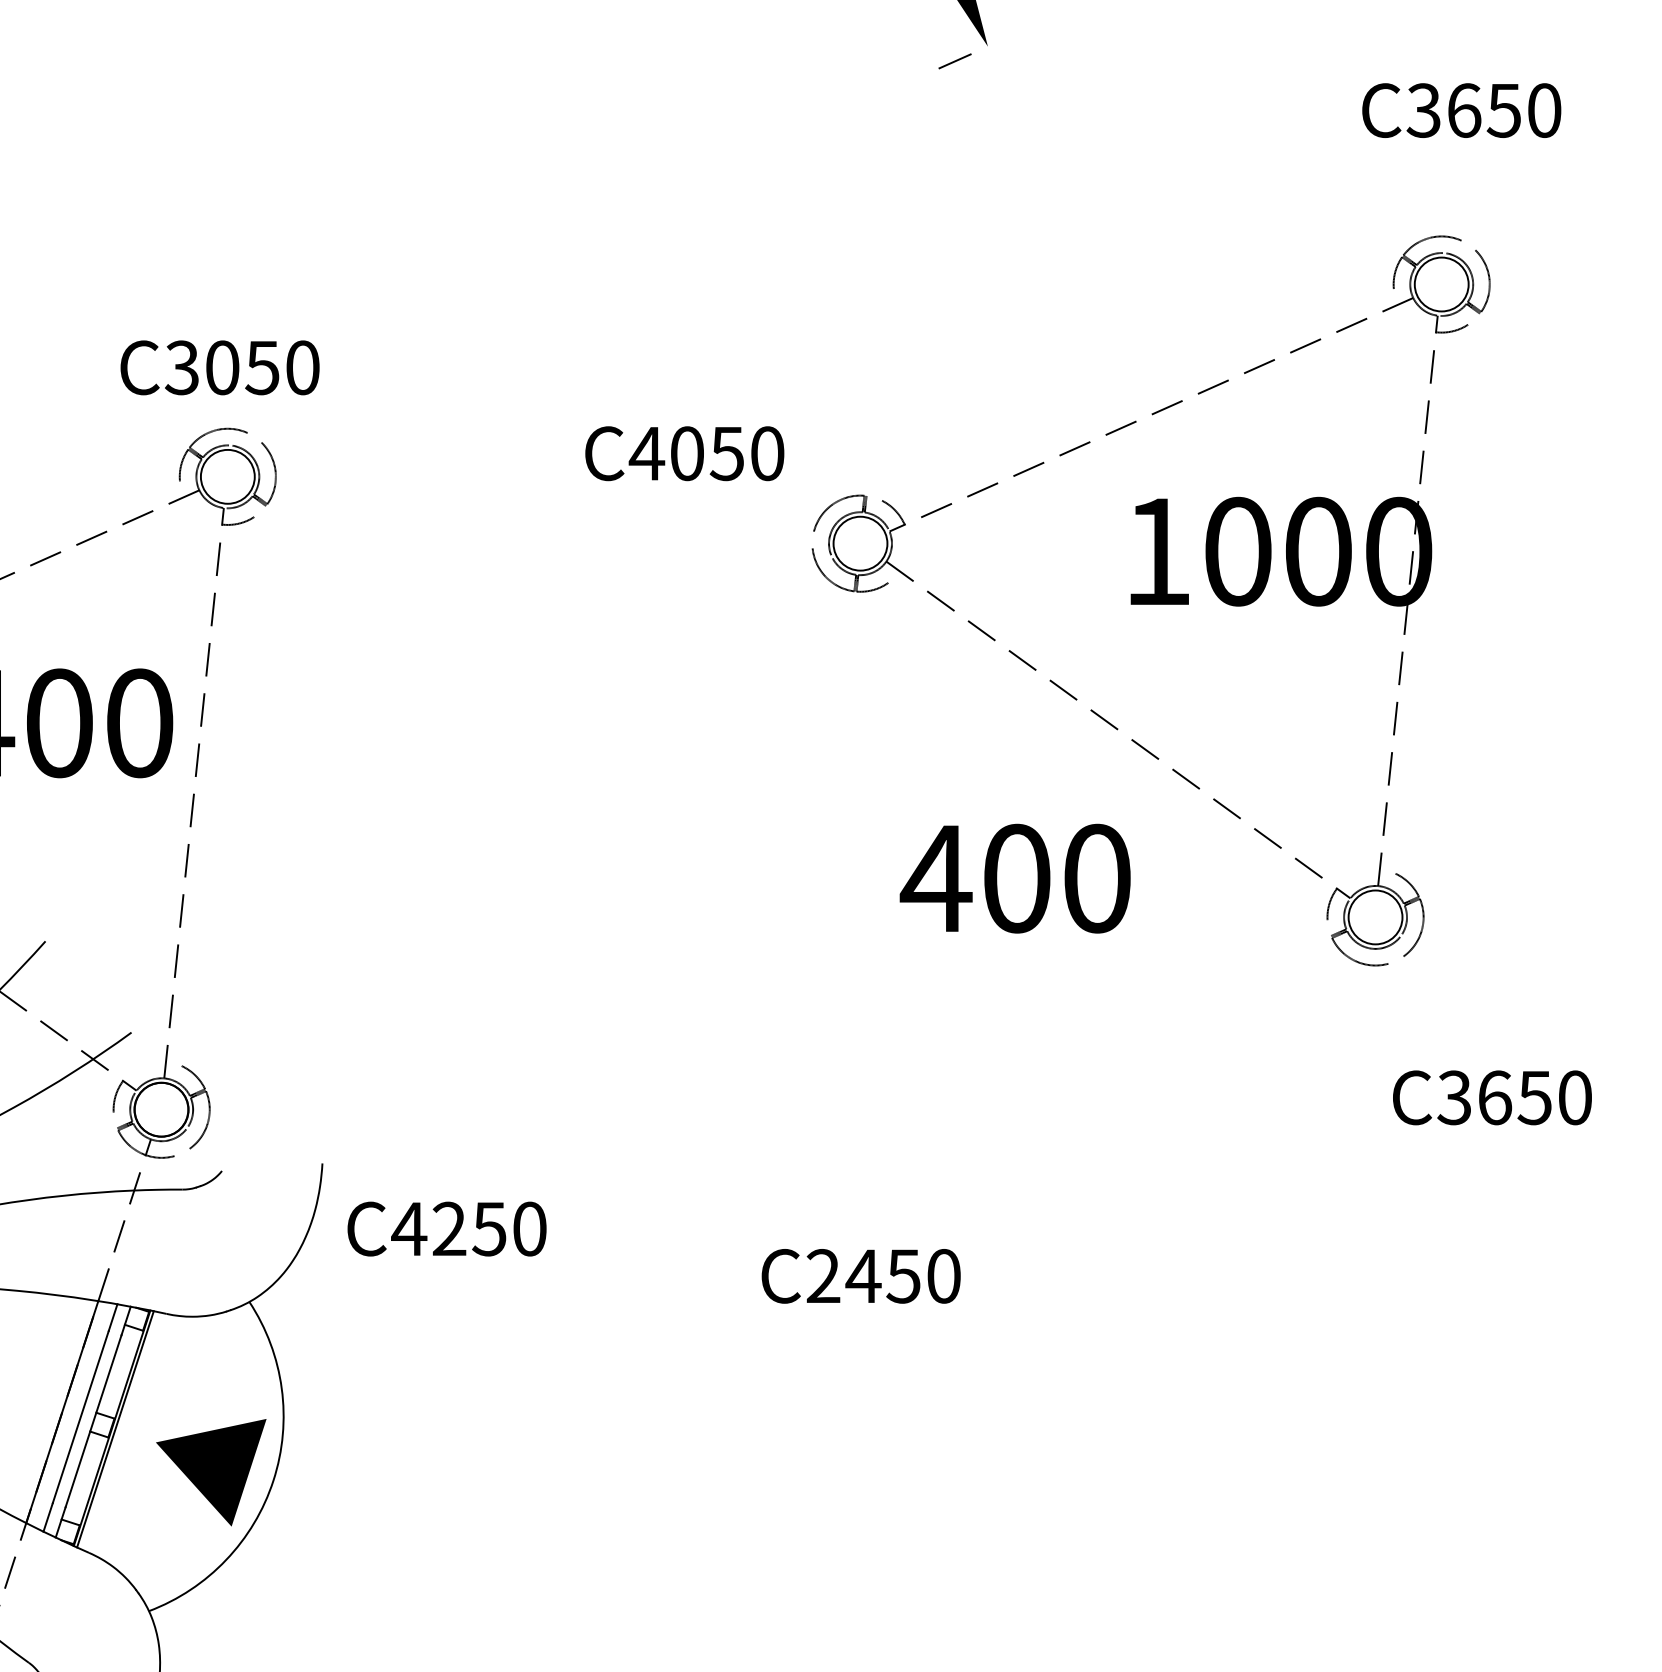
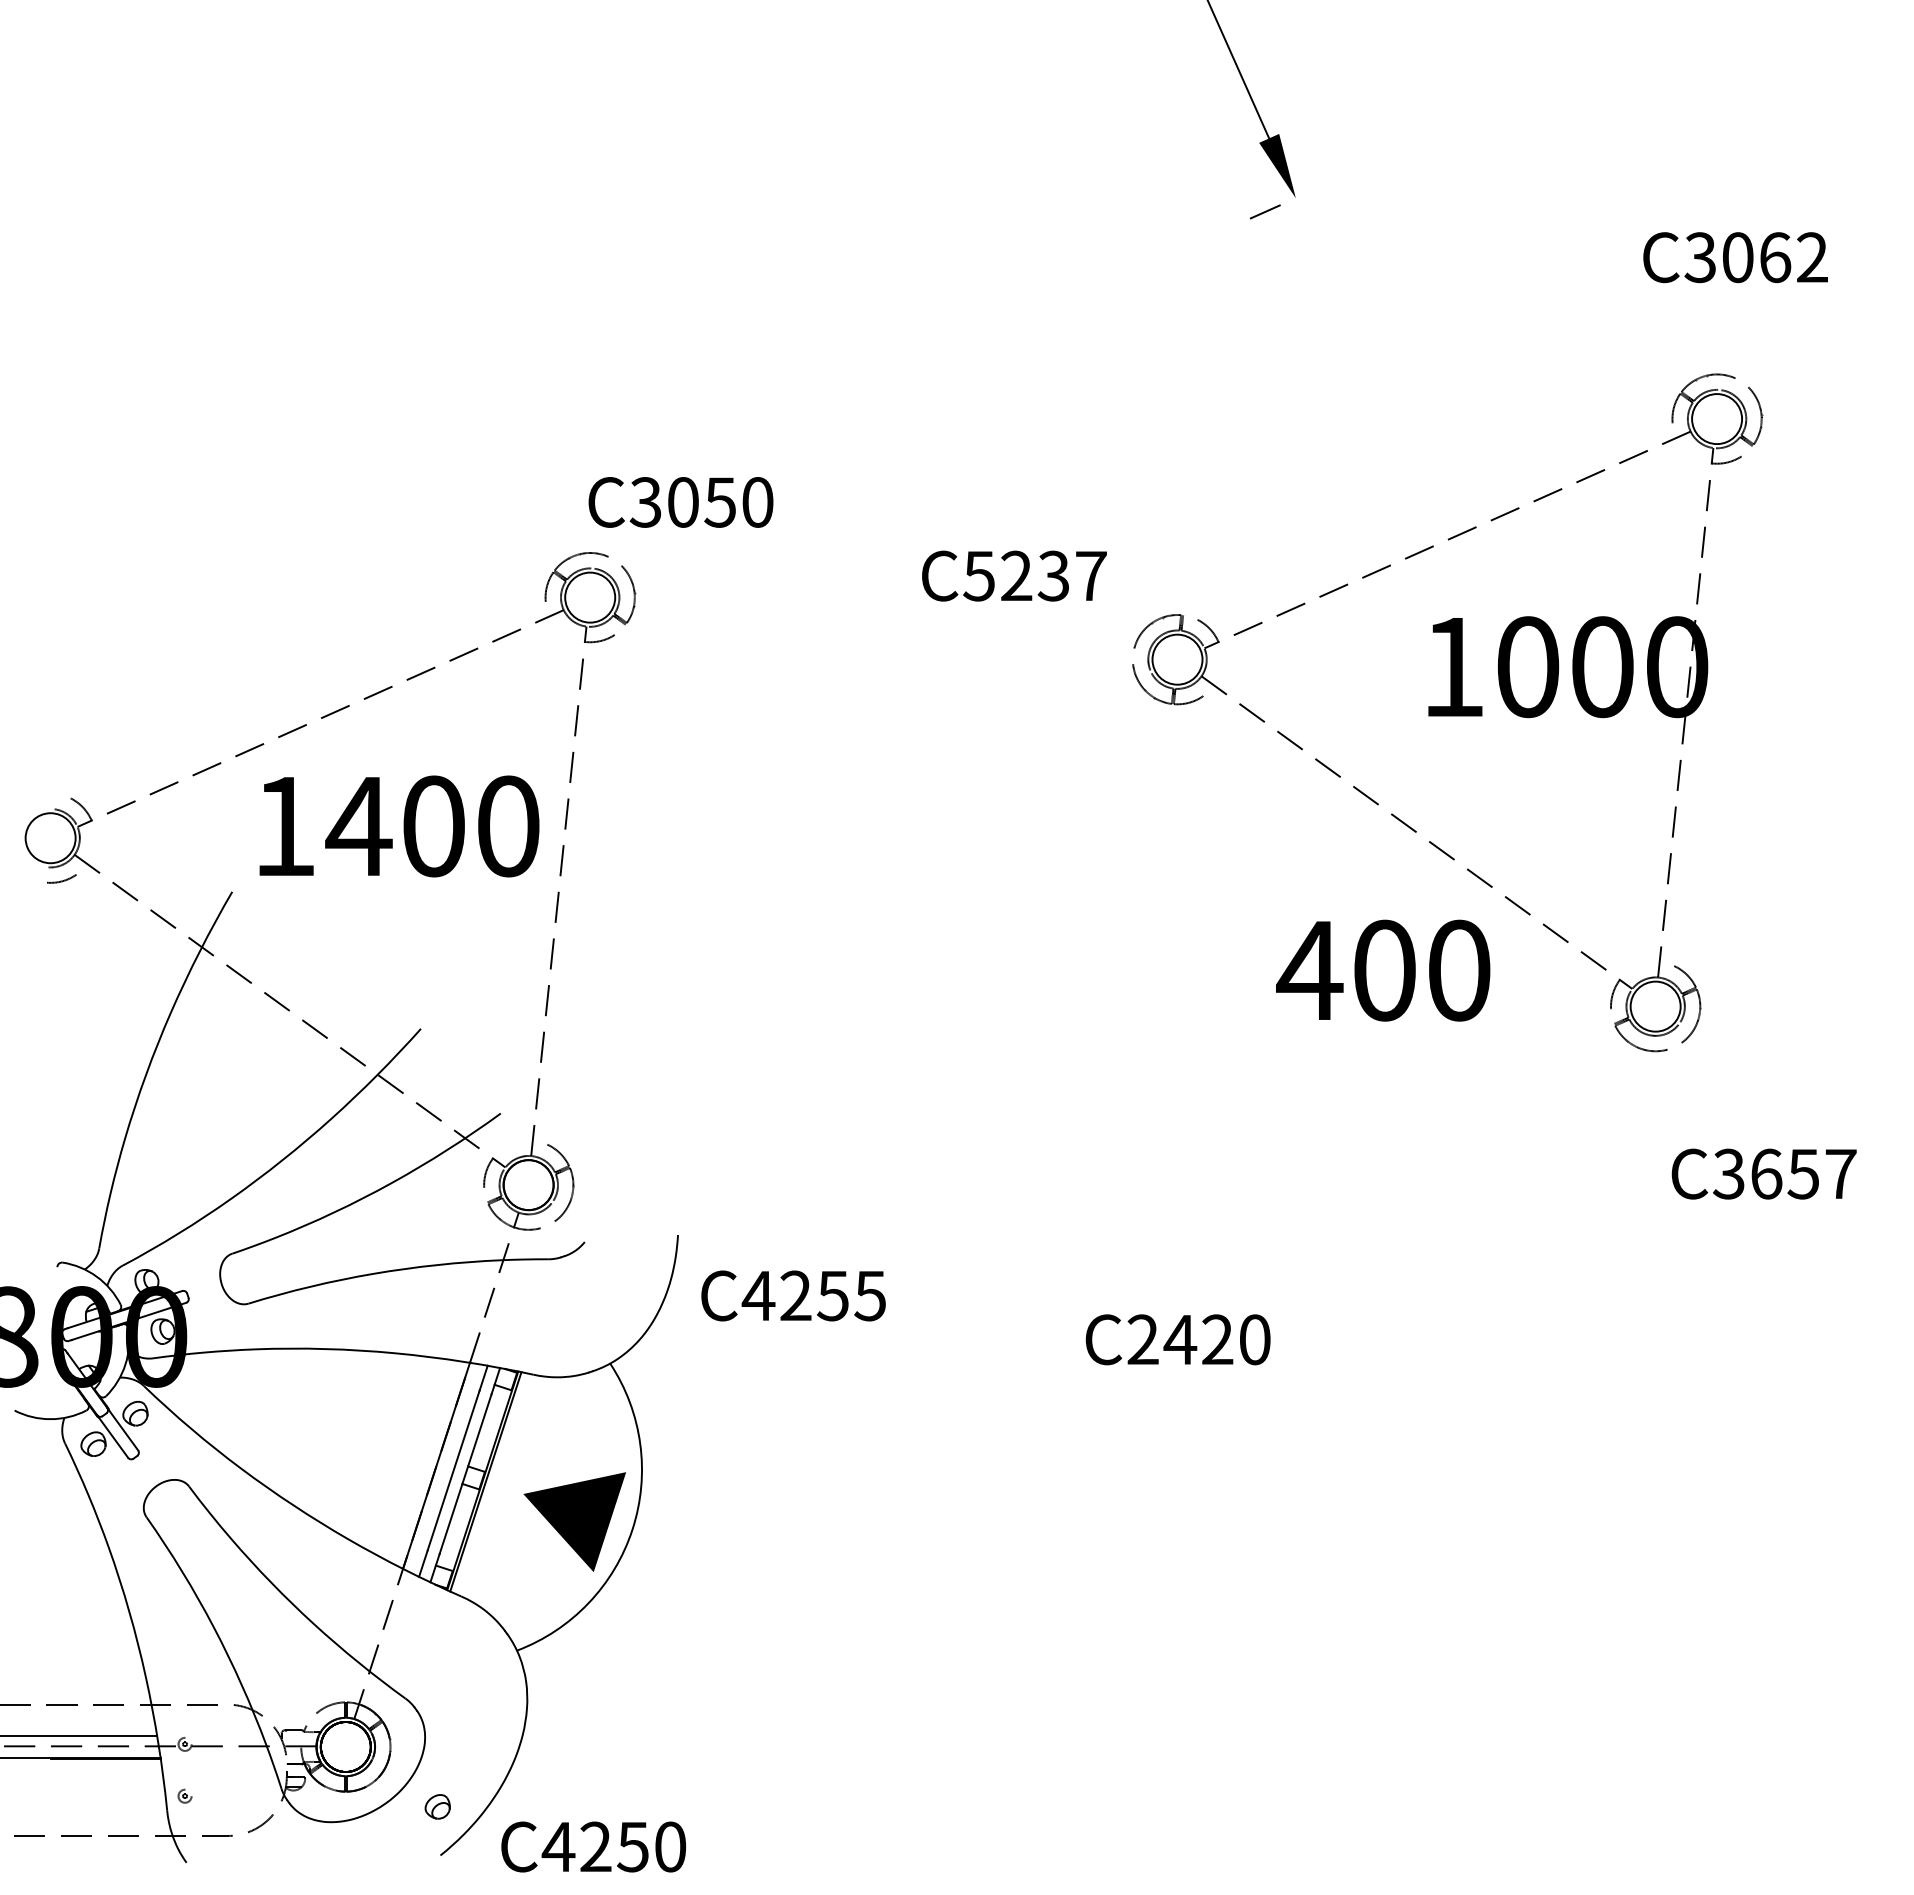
text: (1504, 110) -> (1775, 257), C3650 -> C3062
text: (219, 367) -> (680, 502), moved
text: (706, 453) -> (1034, 575), C4050 -> C5237
text: (1015, 878) -> (1383, 970), moved
text: (1574, 1097) -> (1840, 1173), C3650 -> C3657
text: (529, 1228) -> (870, 1295), C4250 -> C4255
text: (903, 1275) -> (1217, 1339), C2450 -> C2420

